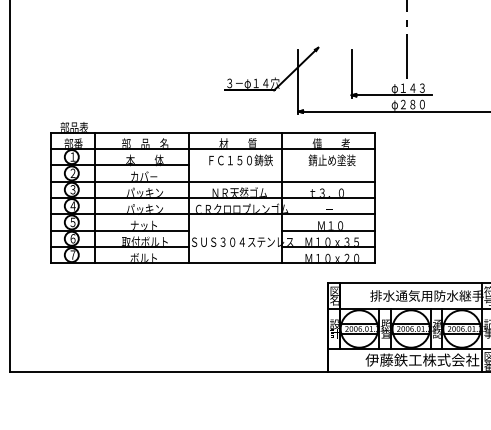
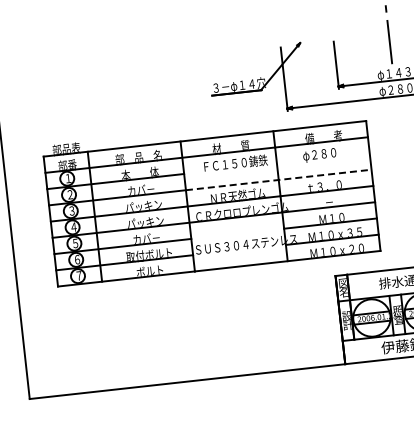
text: (331, 160) -> (325, 153), 錆止め塗装 -> φ２８０
line: (282, 181) -> (279, 179), solid -> dashed
text: (144, 224) -> (146, 237), ナット -> カバ－

